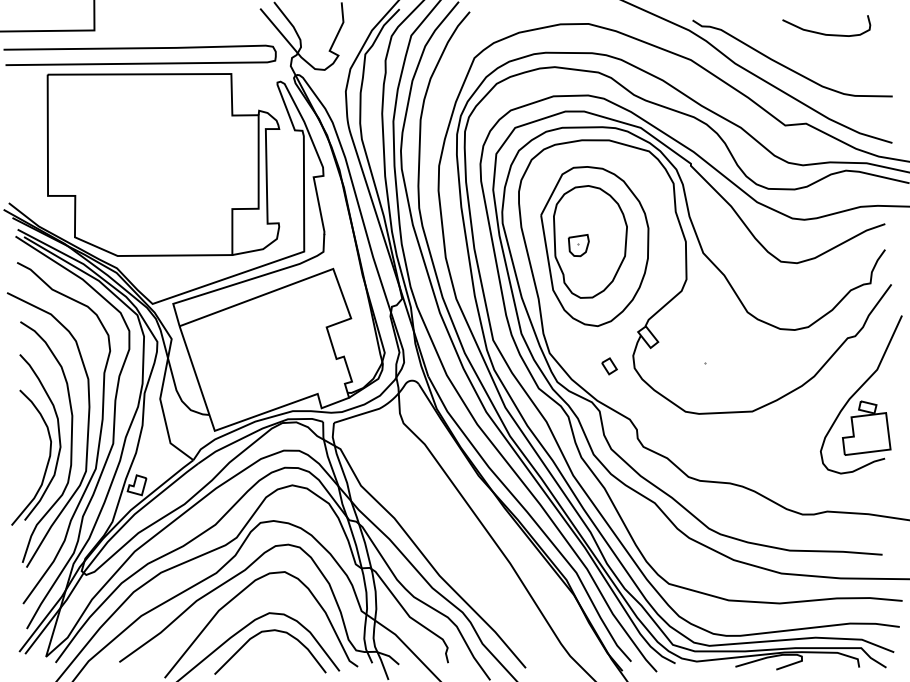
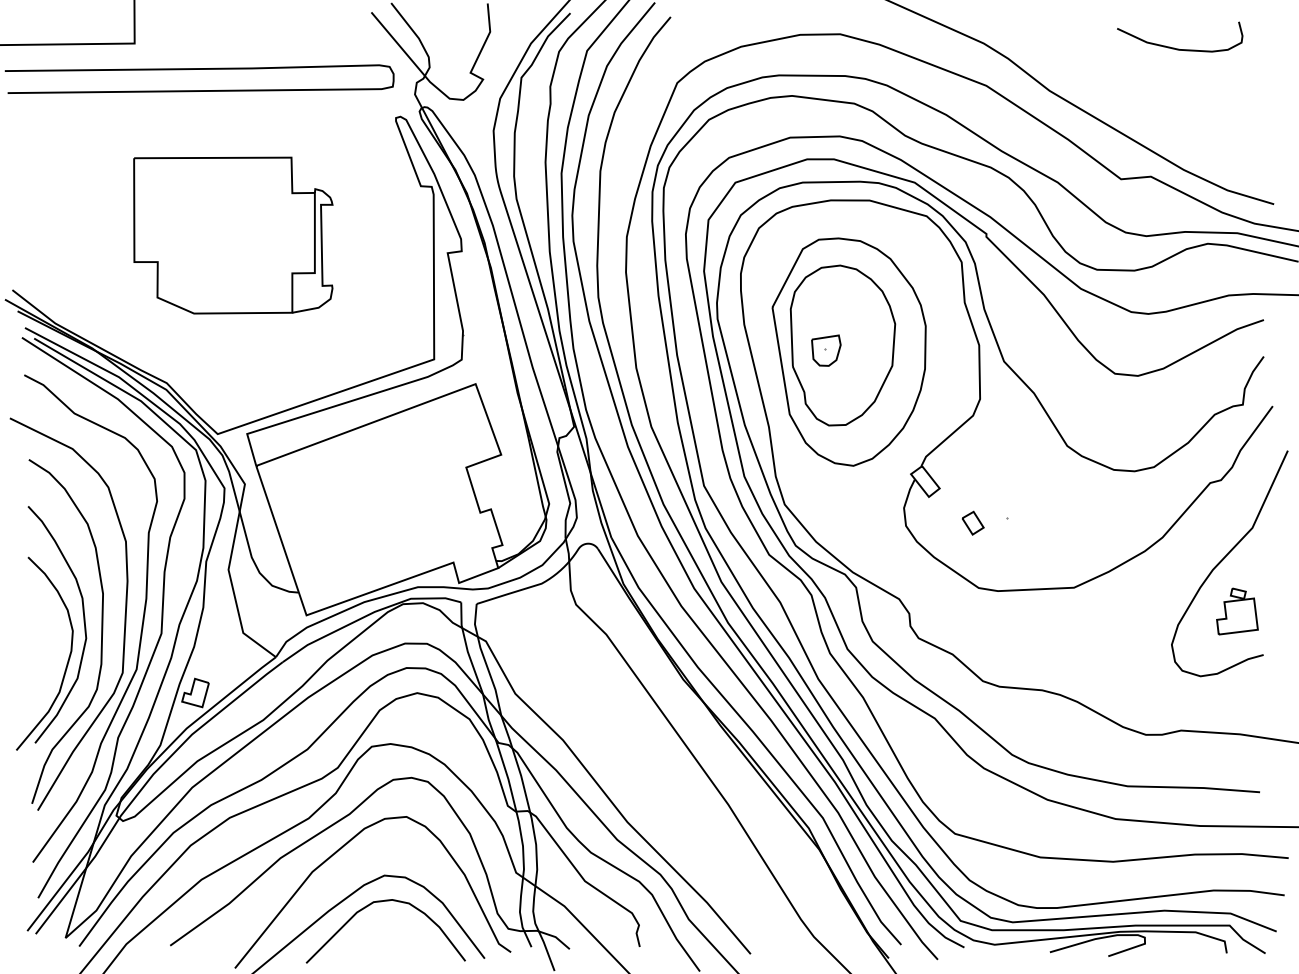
curve: (788, 67) -> (1125, 96), removed
part: (163, 164) -> (233, 235), size x0.6
part: (609, 365) -> (972, 522), moved
part: (866, 428) -> (1237, 611), size x0.6

